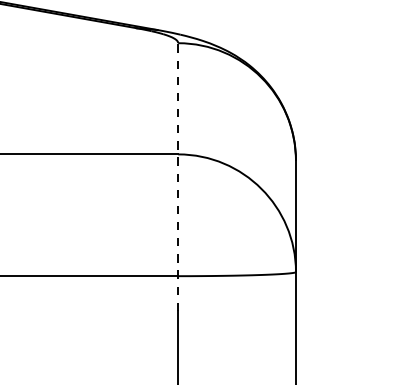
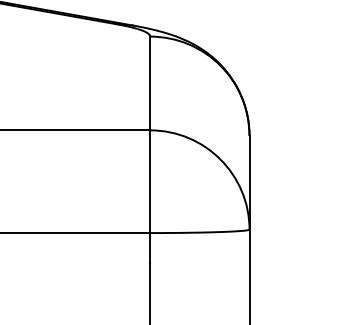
line: (178, 177) -> (150, 149), dashed -> solid

